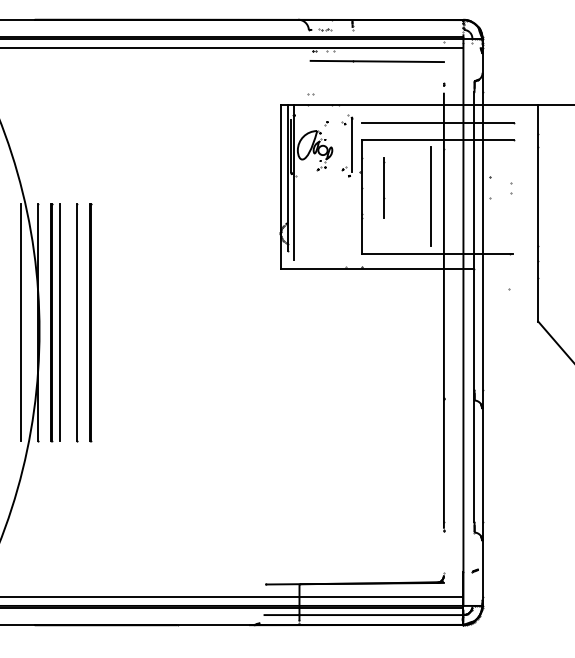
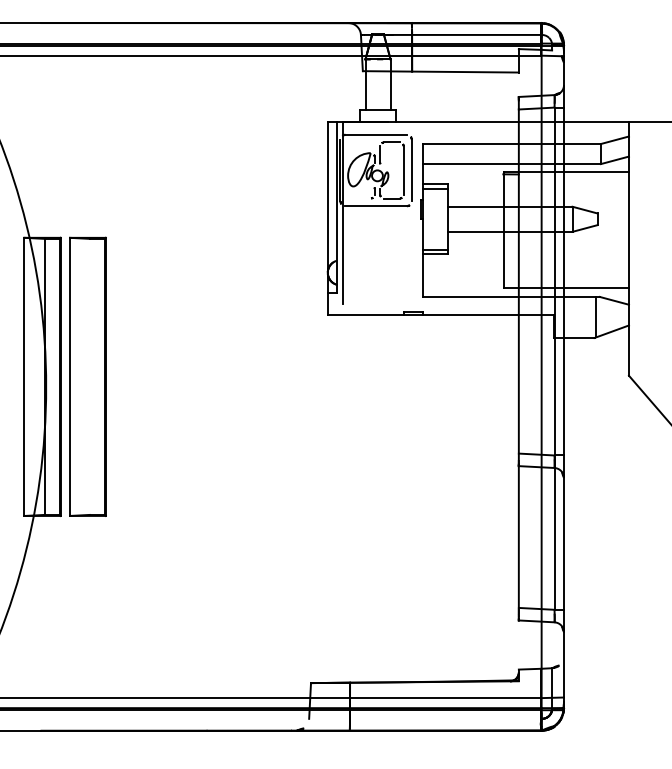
line: (76, 322) -> (89, 376), removed
line: (363, 615) -> (424, 719), removed

